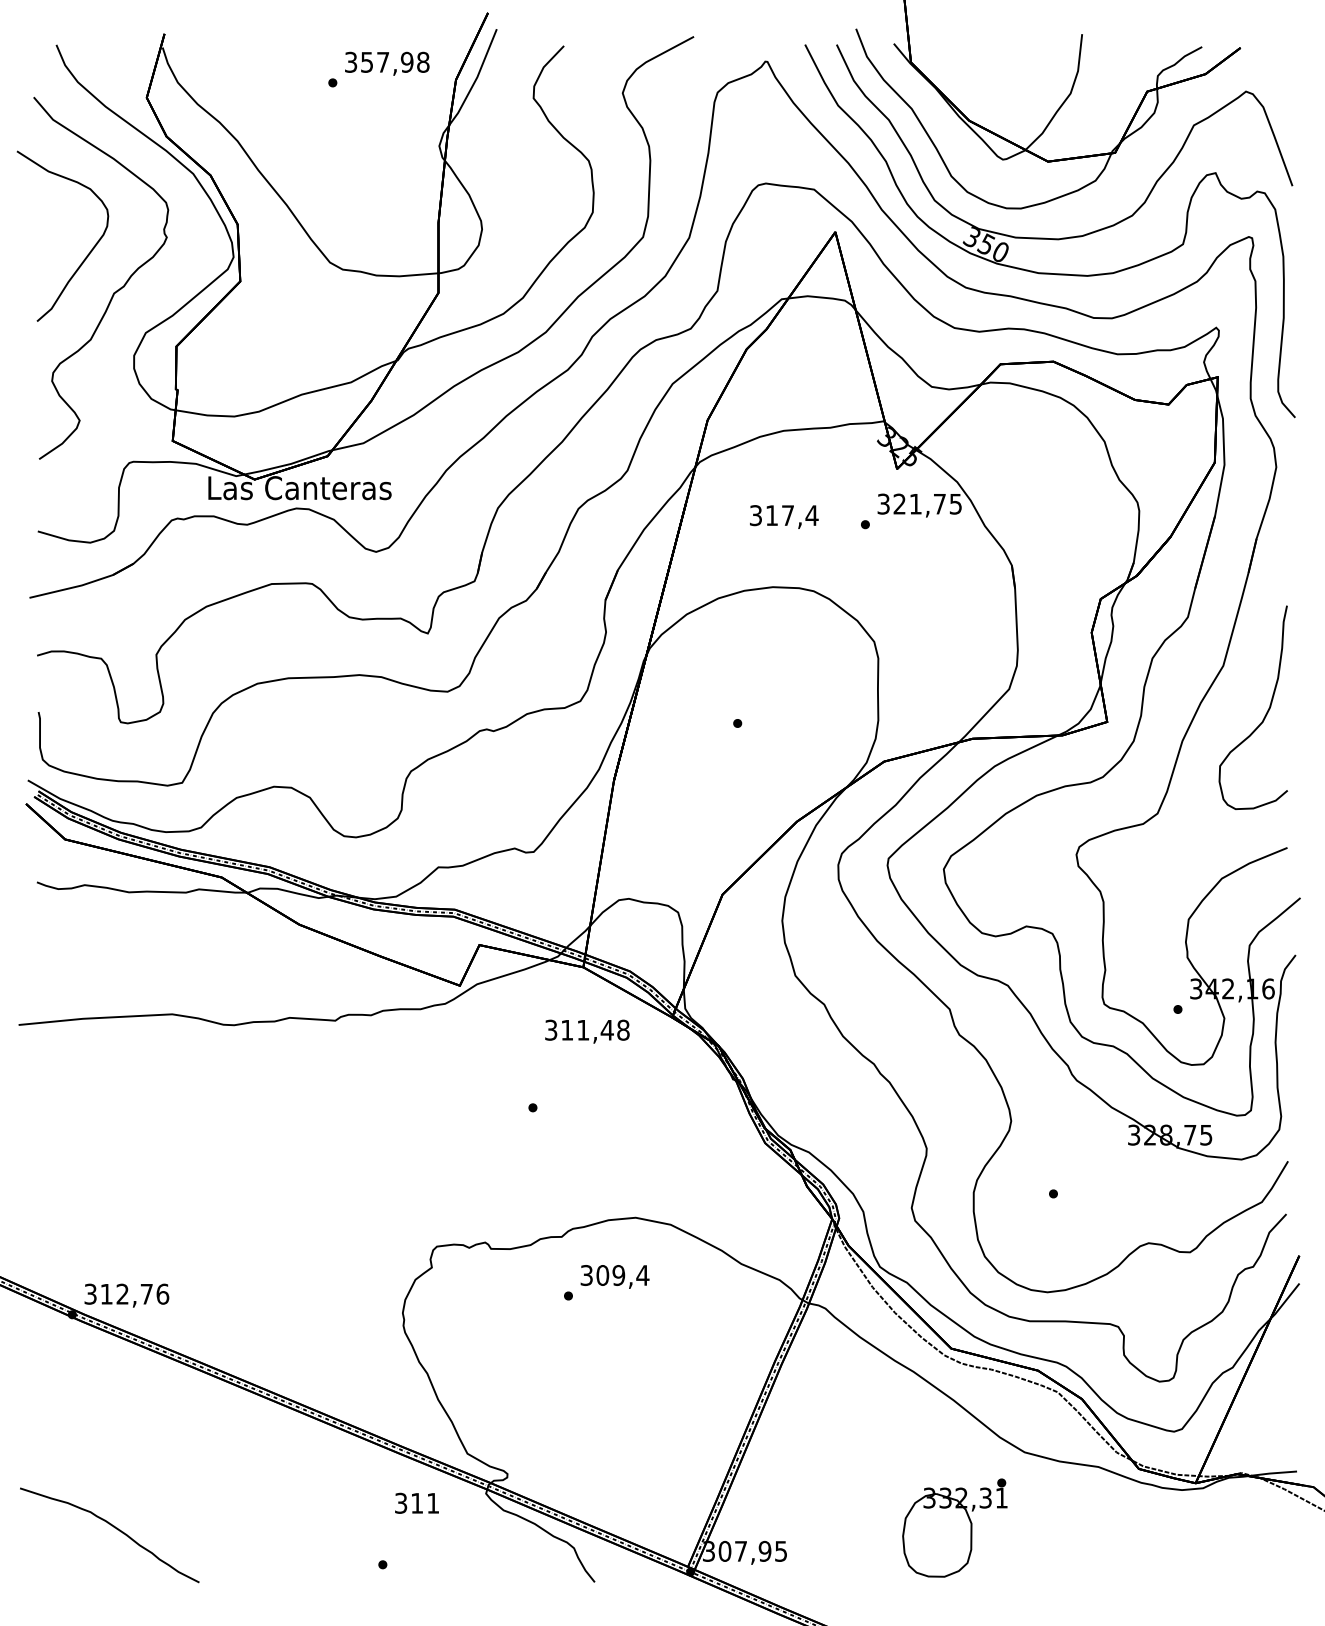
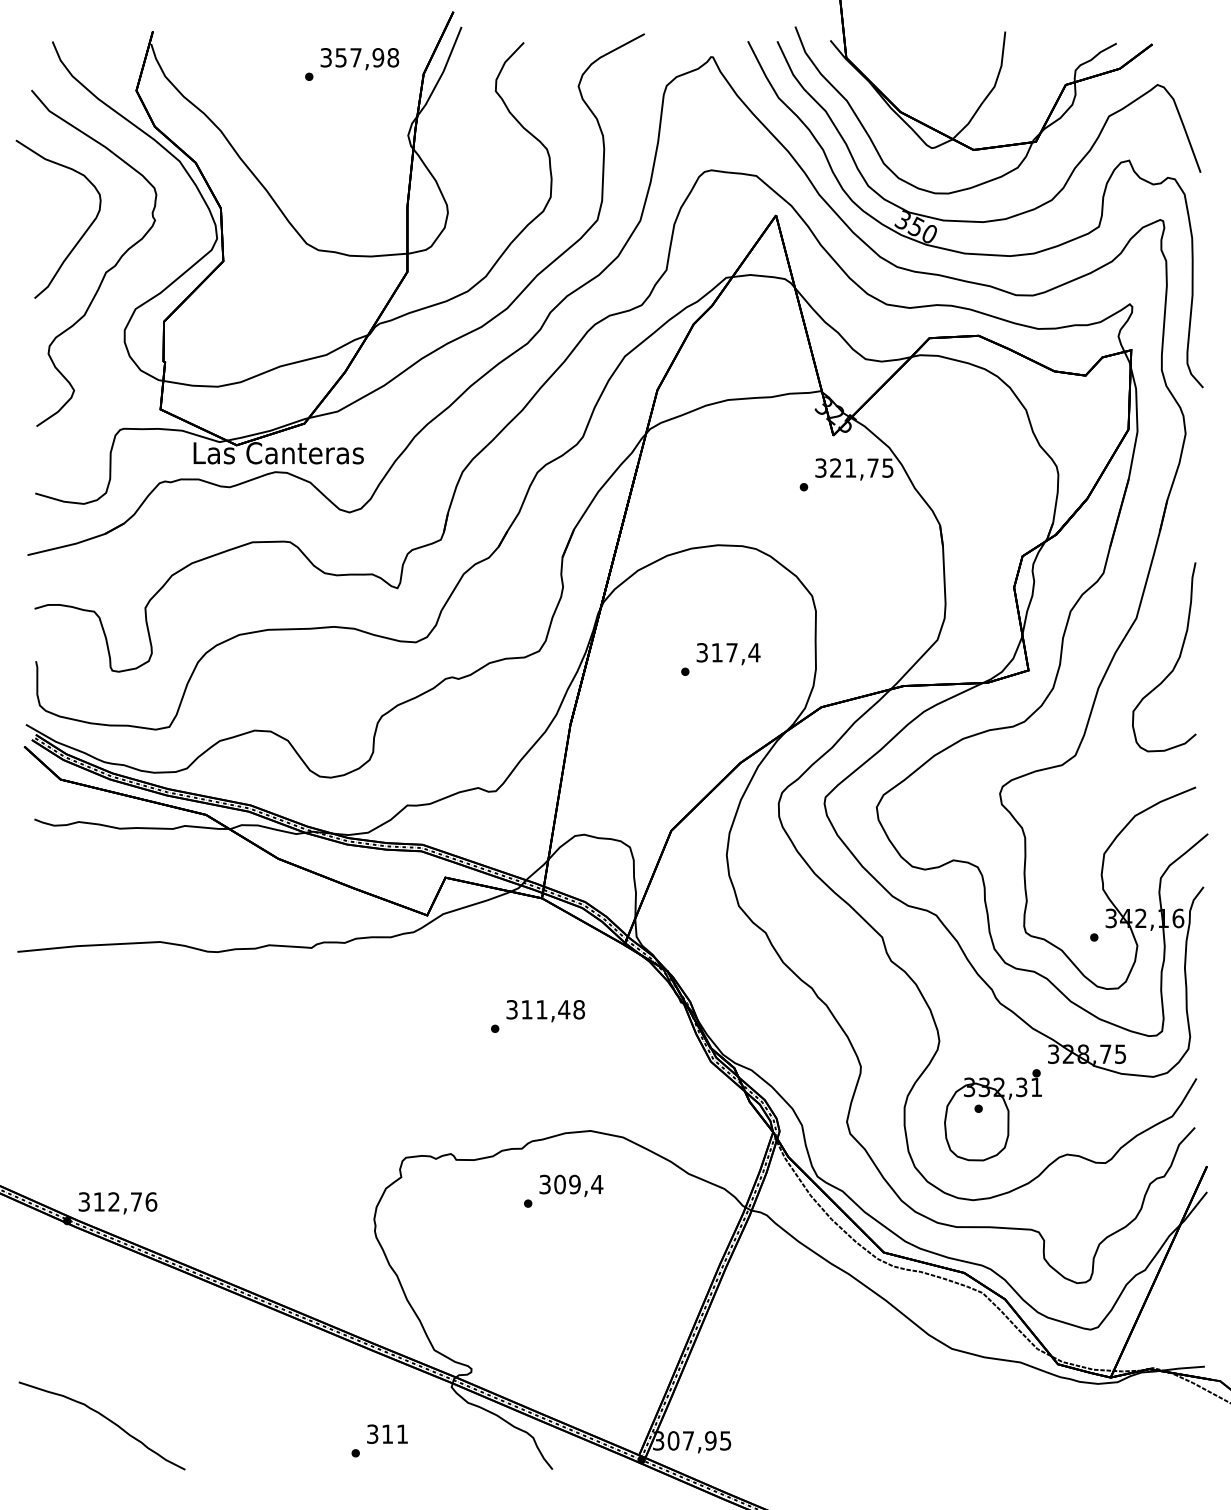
text: (784, 517) -> (728, 654), moved
text: (587, 1032) -> (545, 1011), moved
text: (417, 1502) -> (387, 1433), moved
part: (954, 1528) -> (992, 1115), moved

